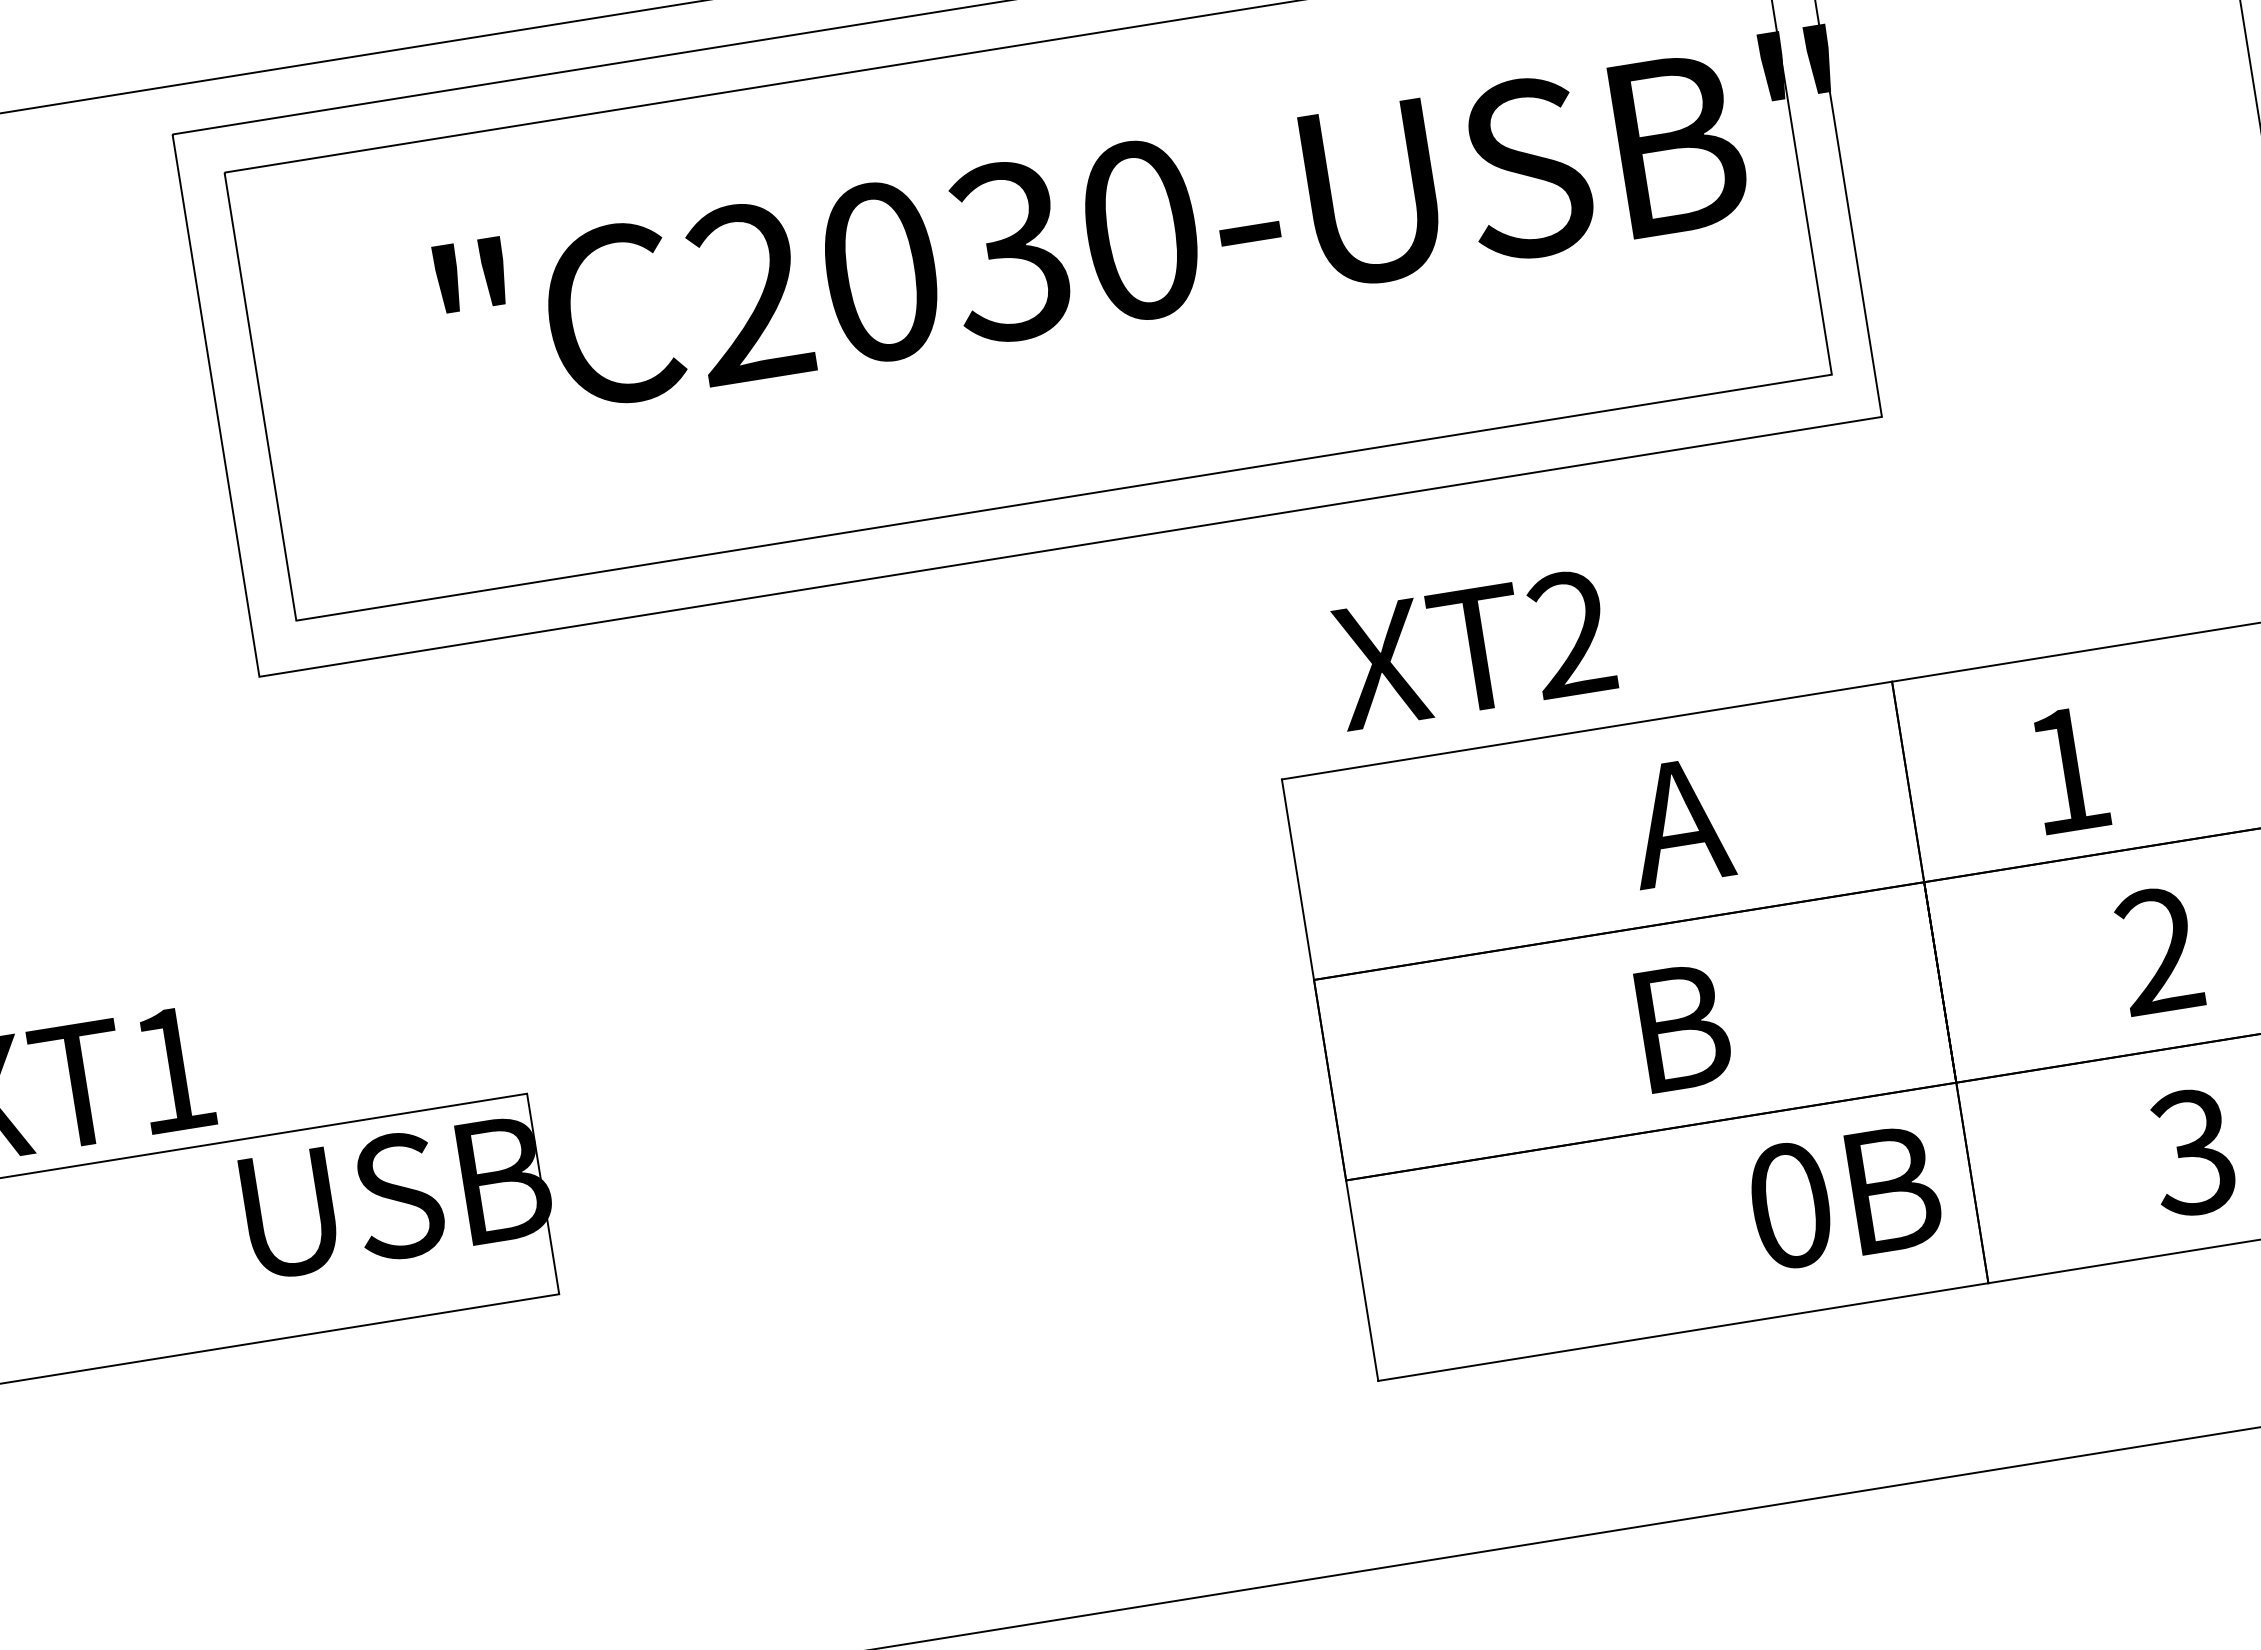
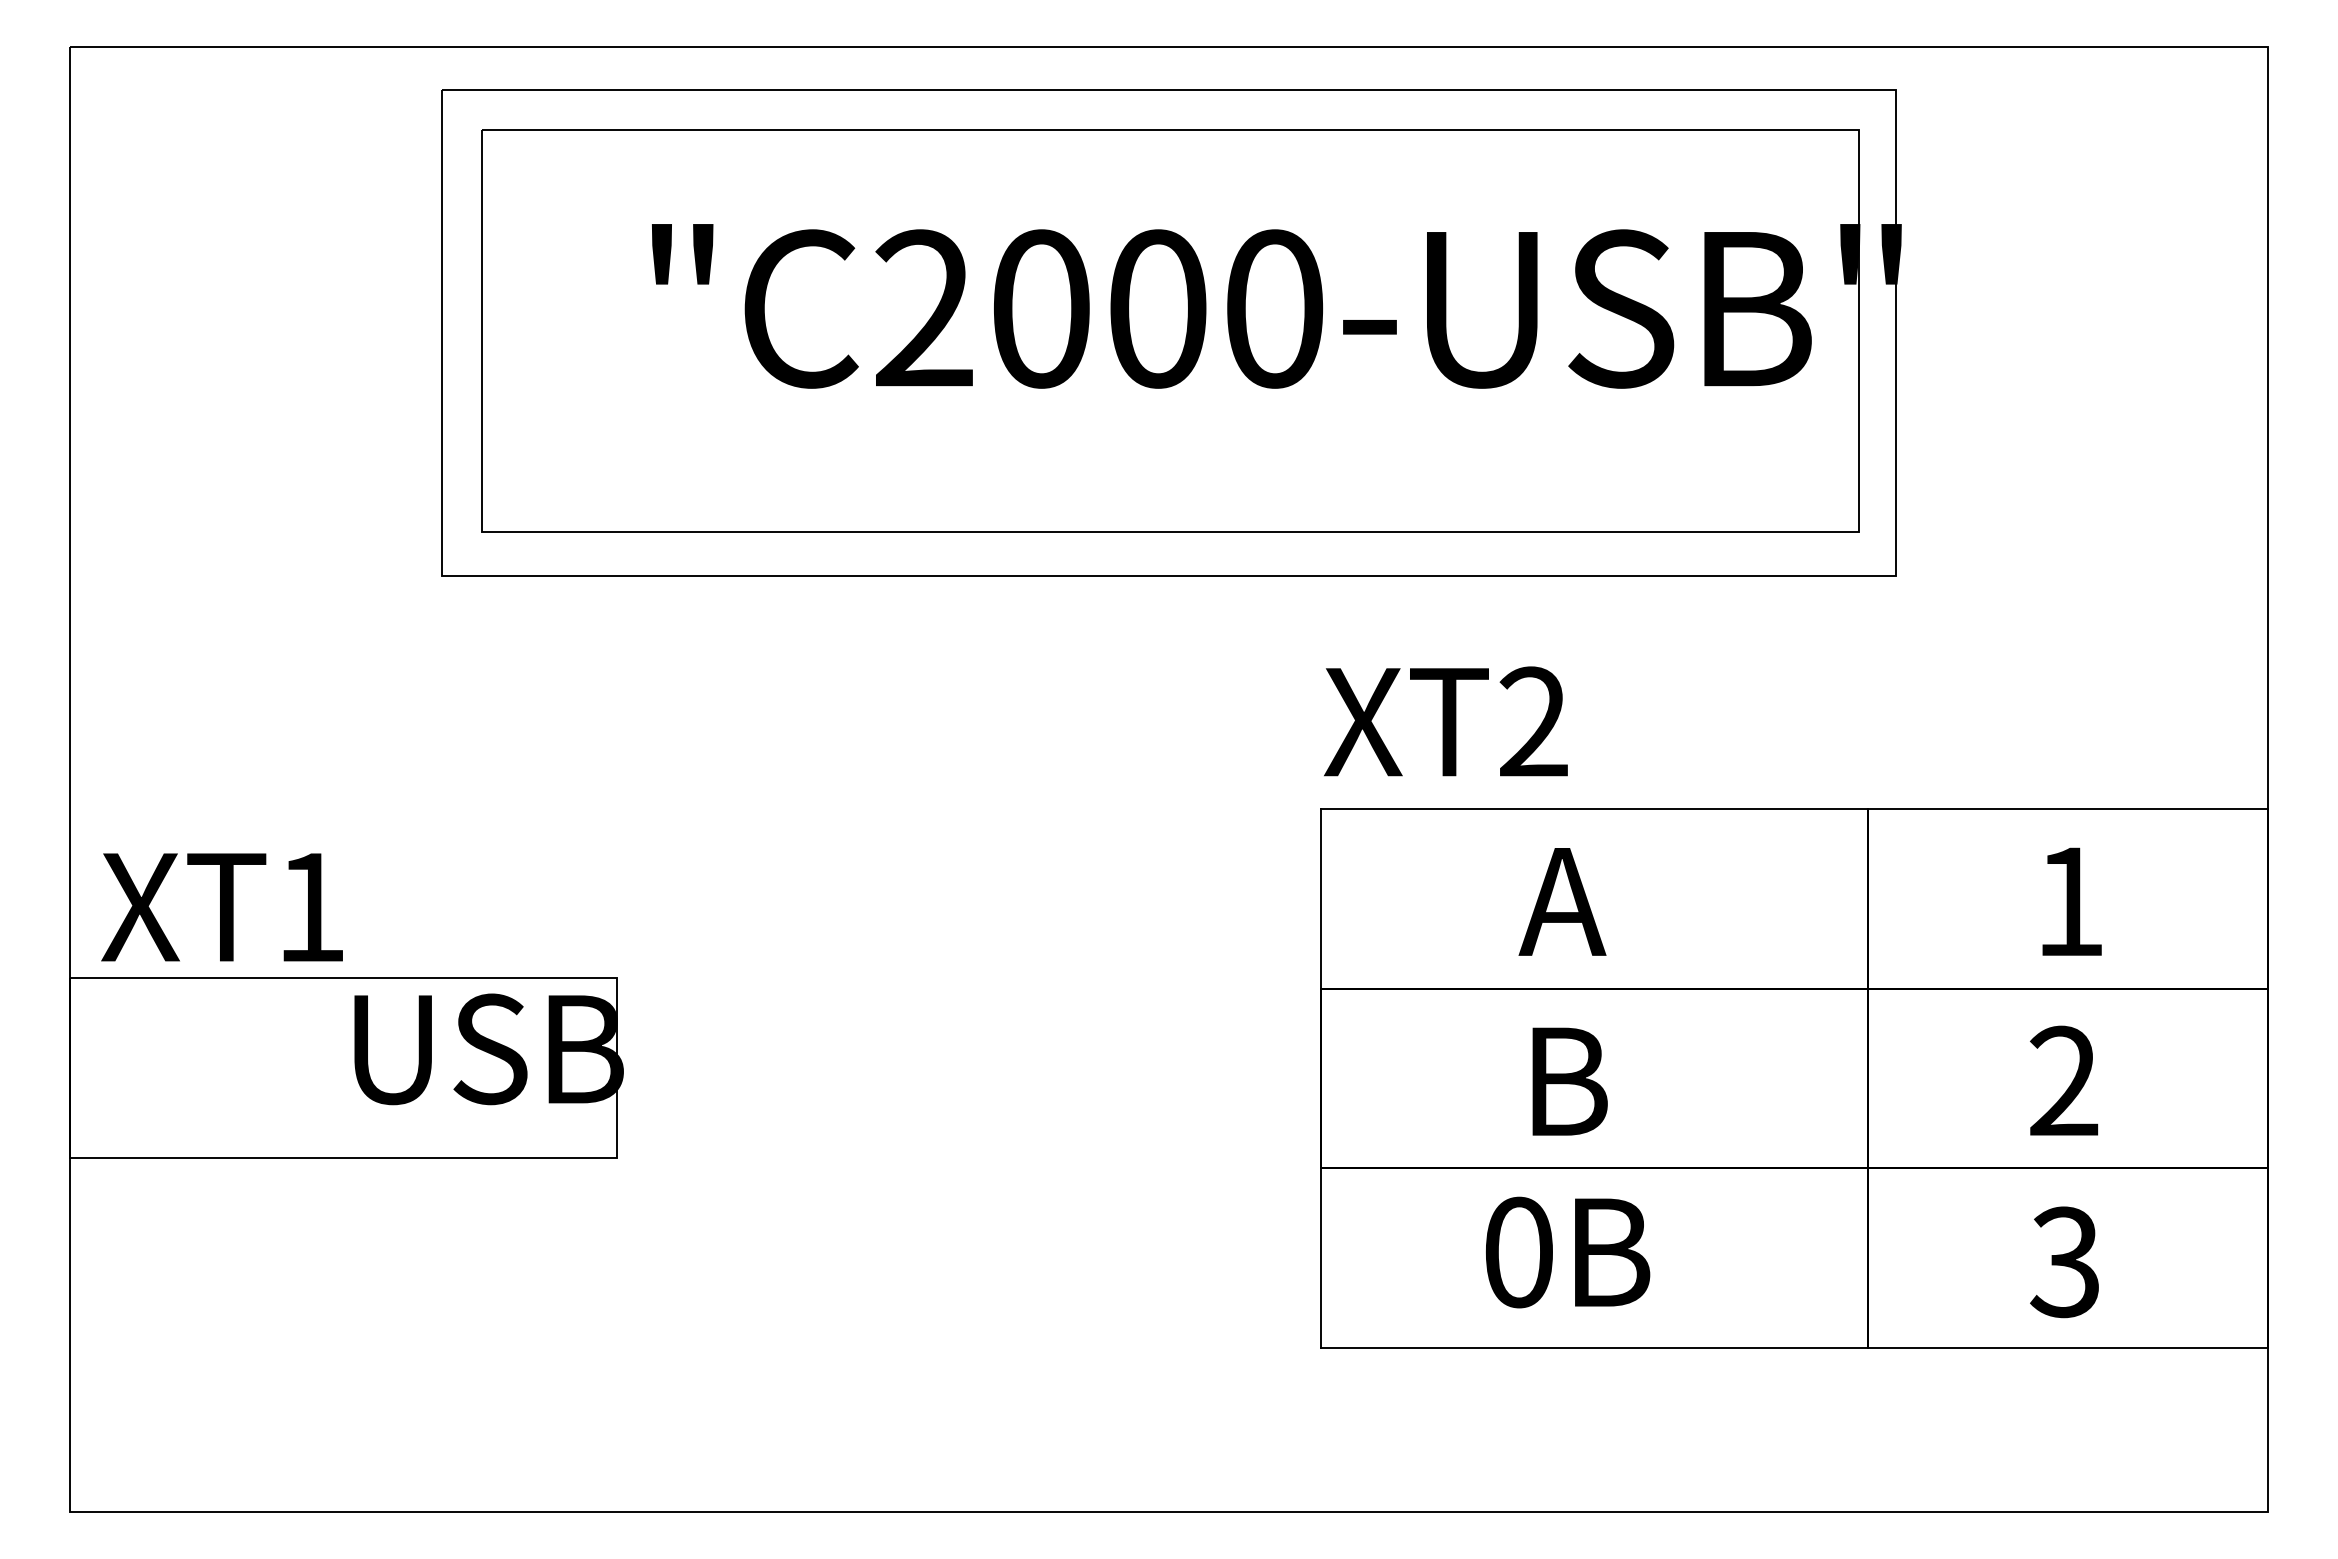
text: (1009, 250) -> (1156, 308), 2030-USB" -> 2000-USB"
text: (1473, 649) -> (1445, 721), moved
text: (2069, 769) -> (2071, 901), moved
text: (1679, 821) -> (1562, 901), moved
text: (1683, 1027) -> (1569, 1081), moved
text: (1845, 1196) -> (1568, 1252), moved

